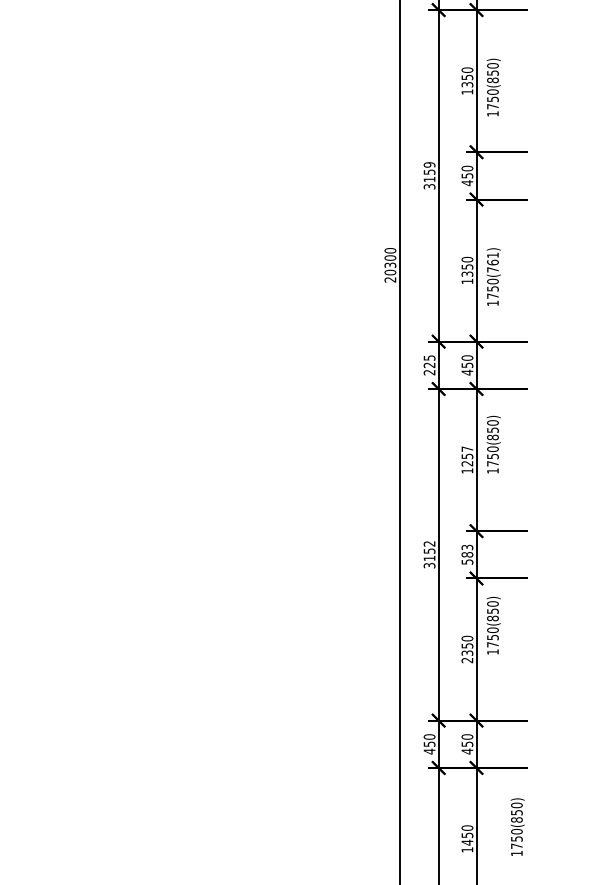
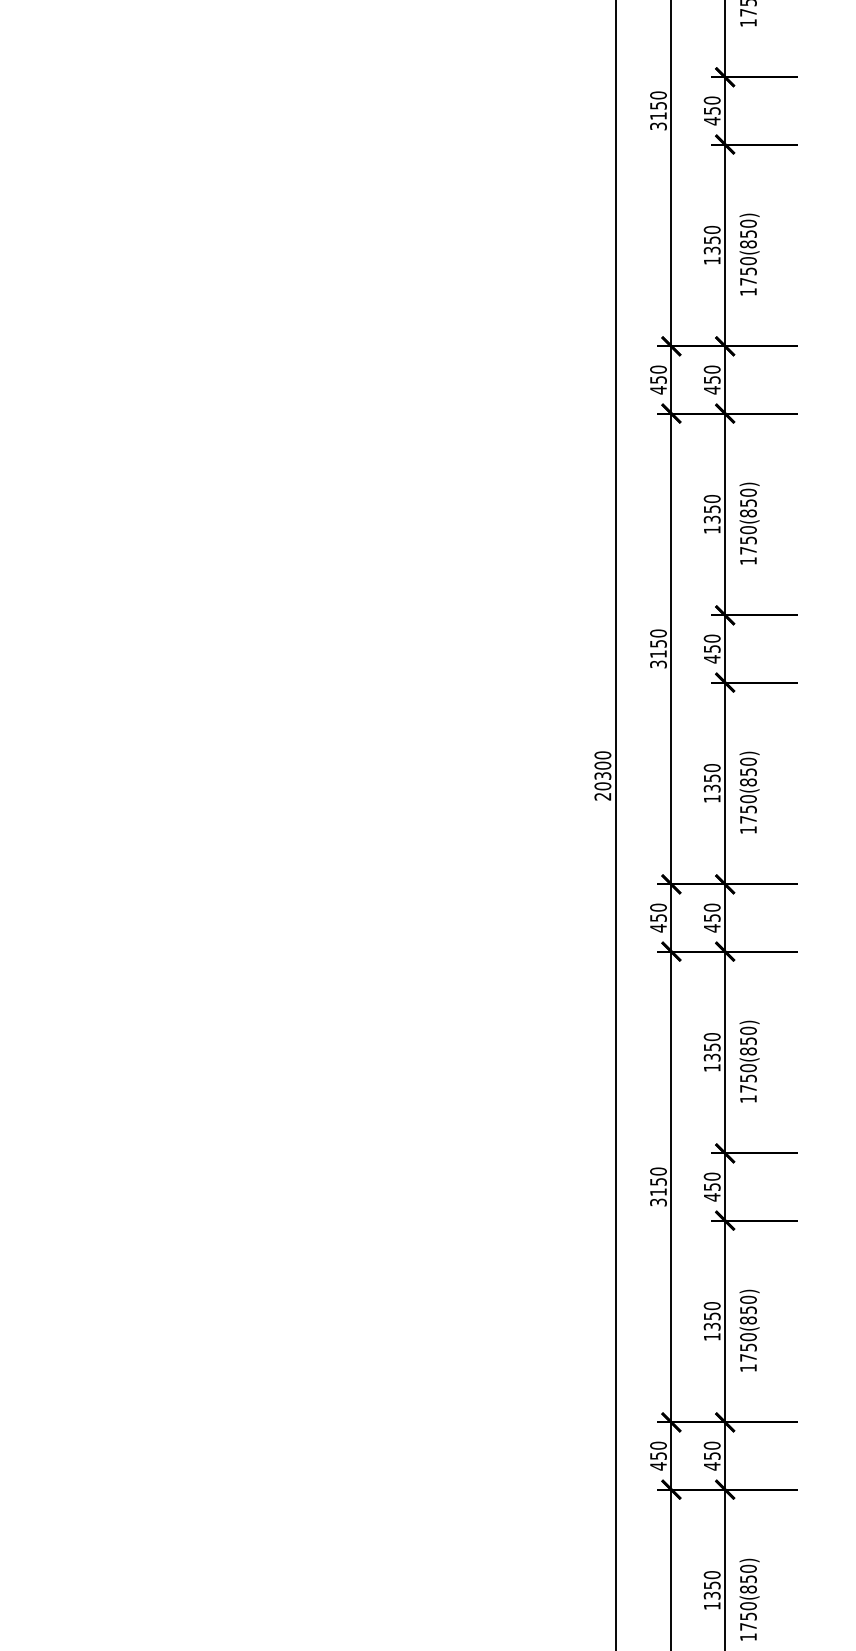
text: (429, 164) -> (658, 633), 3159 -> 3150
text: (492, 262) -> (748, 771), 1750(761) -> 1750(850)
text: (429, 364) -> (658, 917), 225 -> 450
text: (493, 444) -> (749, 1061), moved
text: (466, 456) -> (711, 1047), 1257 -> 1350
text: (429, 543) -> (658, 1171), 3152 -> 3150
text: (466, 554) -> (711, 1186), 583 -> 450
text: (493, 625) -> (749, 1330), moved
text: (466, 660) -> (711, 1336), 2350 -> 1350
text: (517, 826) -> (749, 1599), moved
text: (466, 842) -> (711, 1595), 1450 -> 1350

